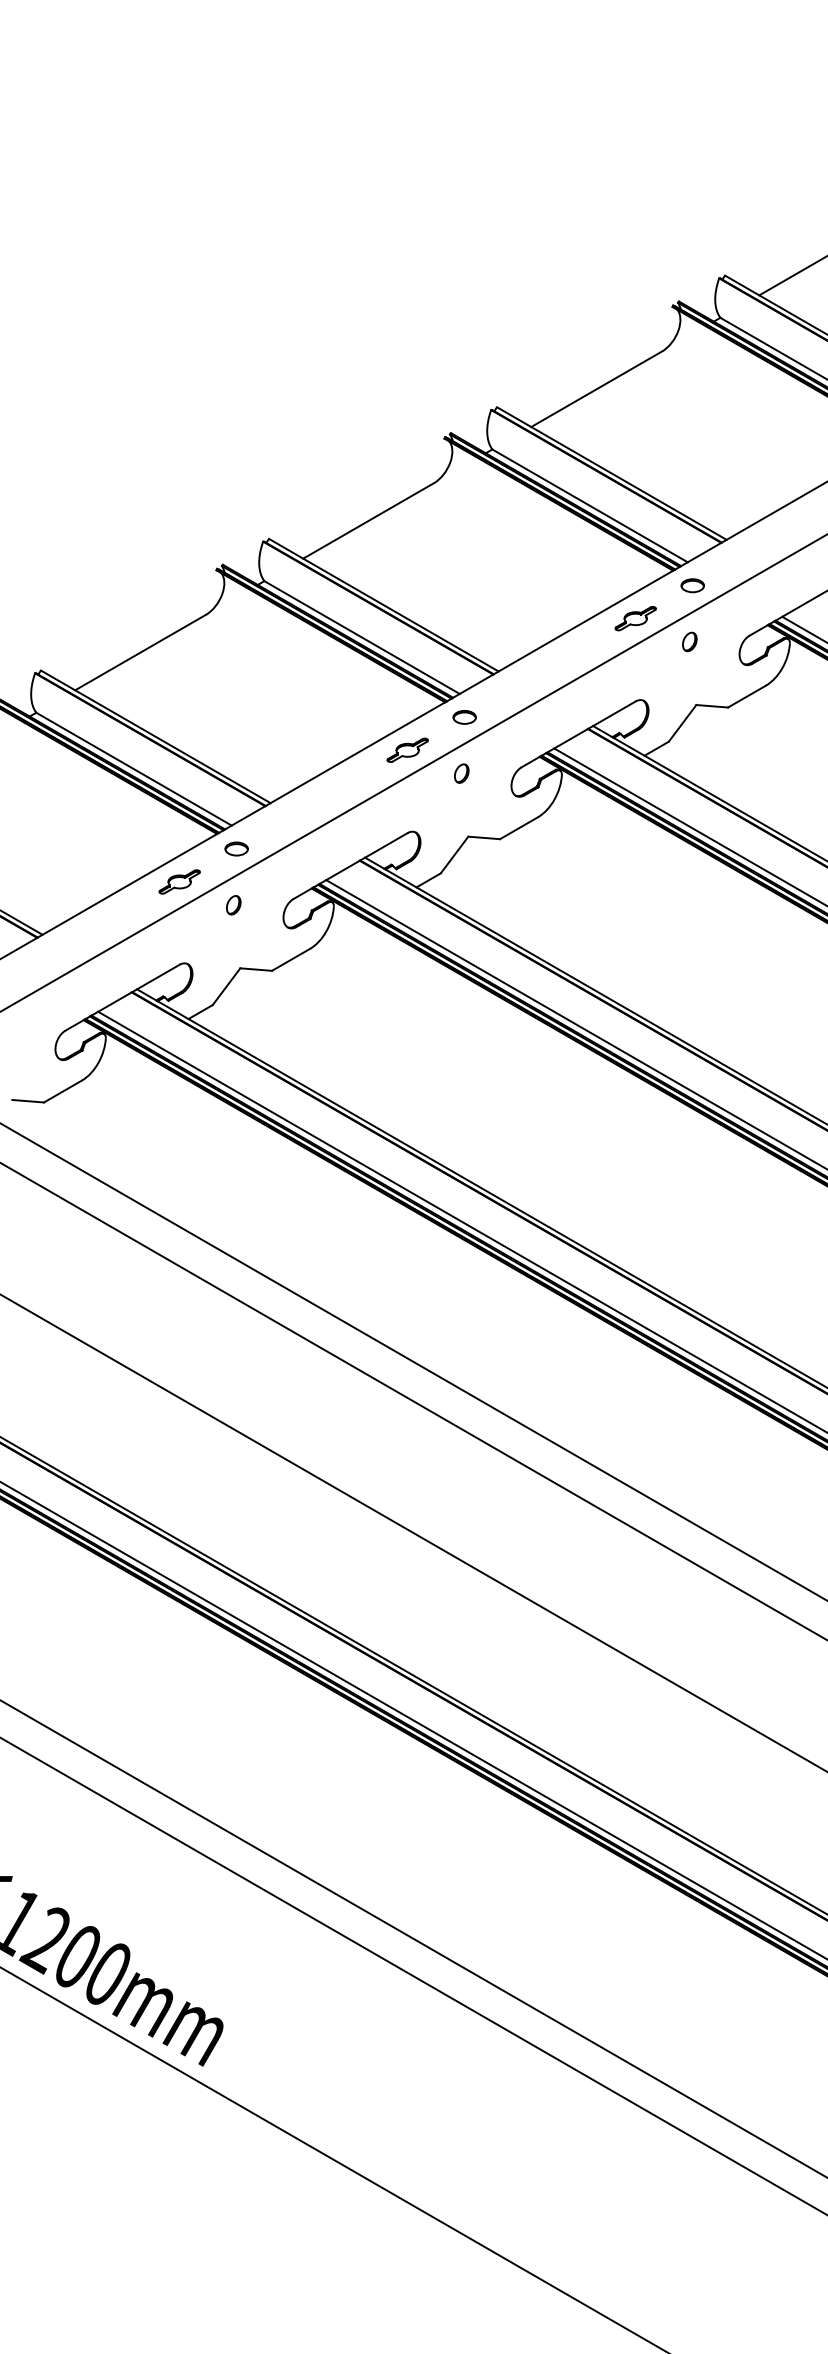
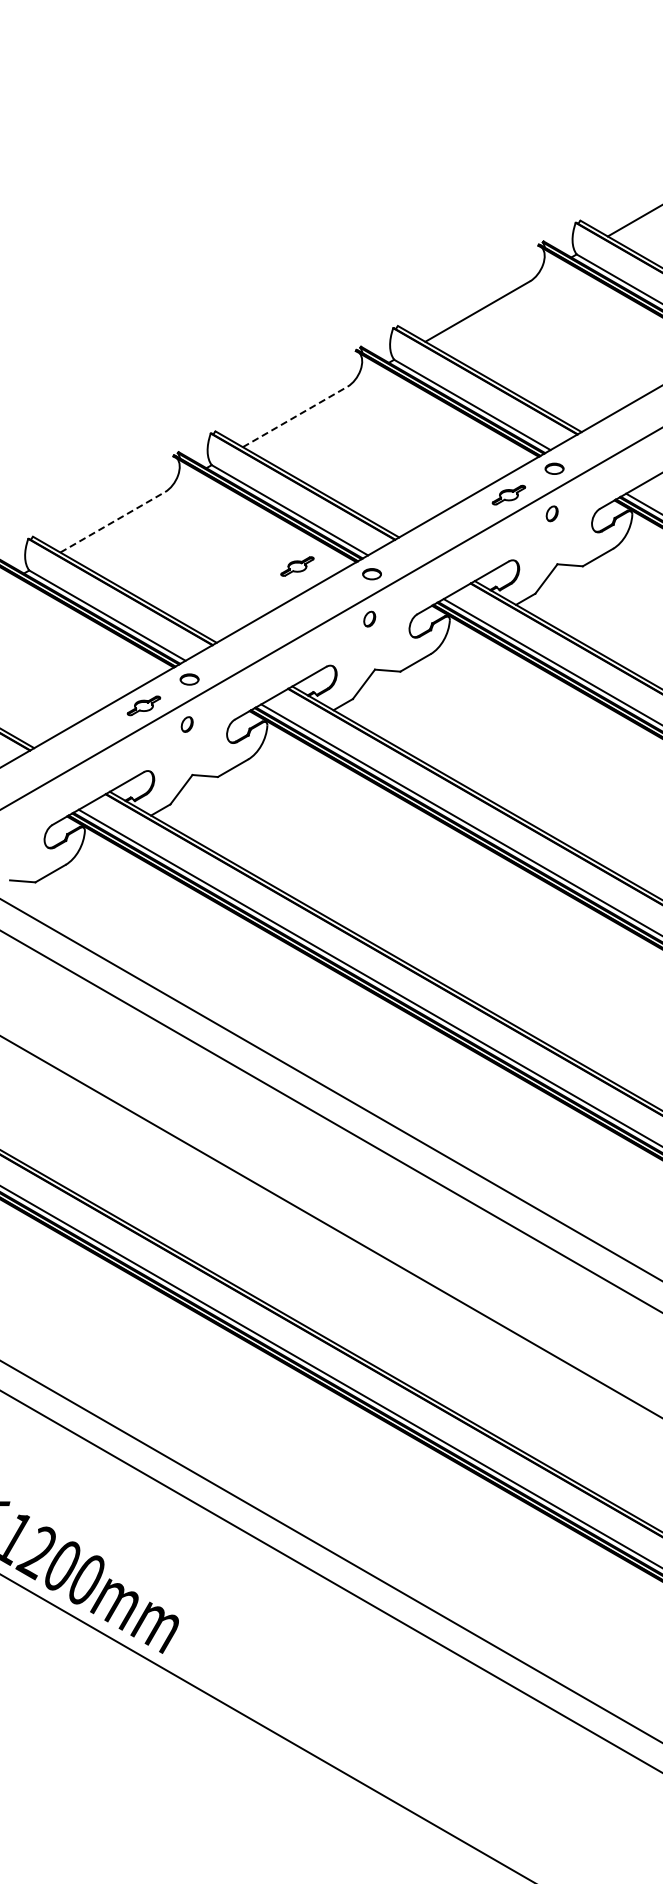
line: (369, 520) -> (295, 416), solid -> dashed
line: (141, 652) -> (113, 522), solid -> dashed
part: (407, 750) -> (297, 566), moved

